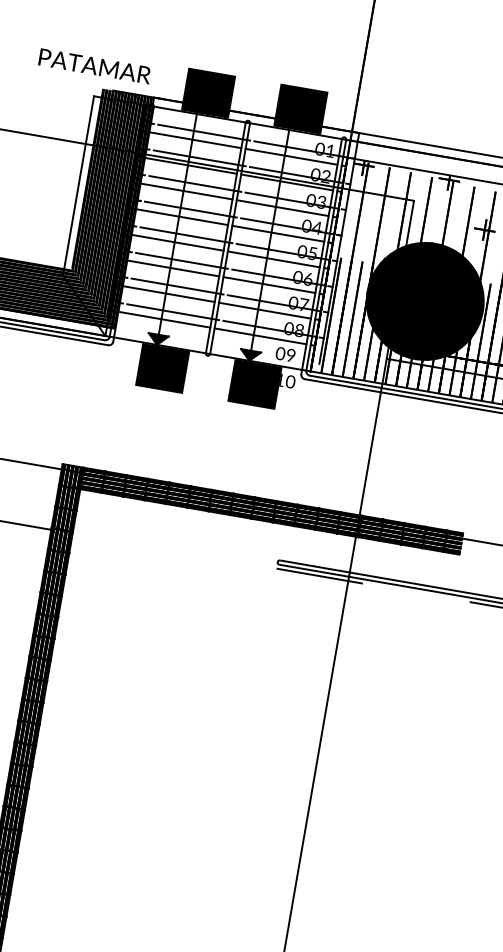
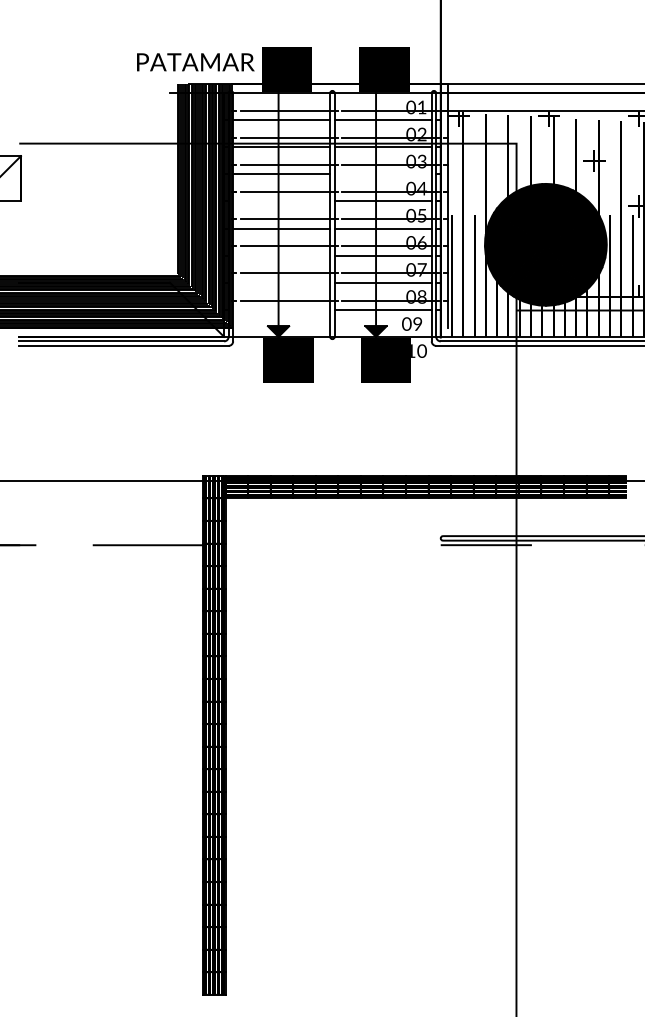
text: (94, 66) -> (195, 62), moved
line: (78, 185) -> (169, 187), removed
line: (282, 208) -> (382, 174), removed
line: (181, 217) -> (281, 201), removed
line: (173, 268) -> (281, 255), removed
line: (168, 293) -> (281, 282), removed
line: (164, 319) -> (281, 309), removed

